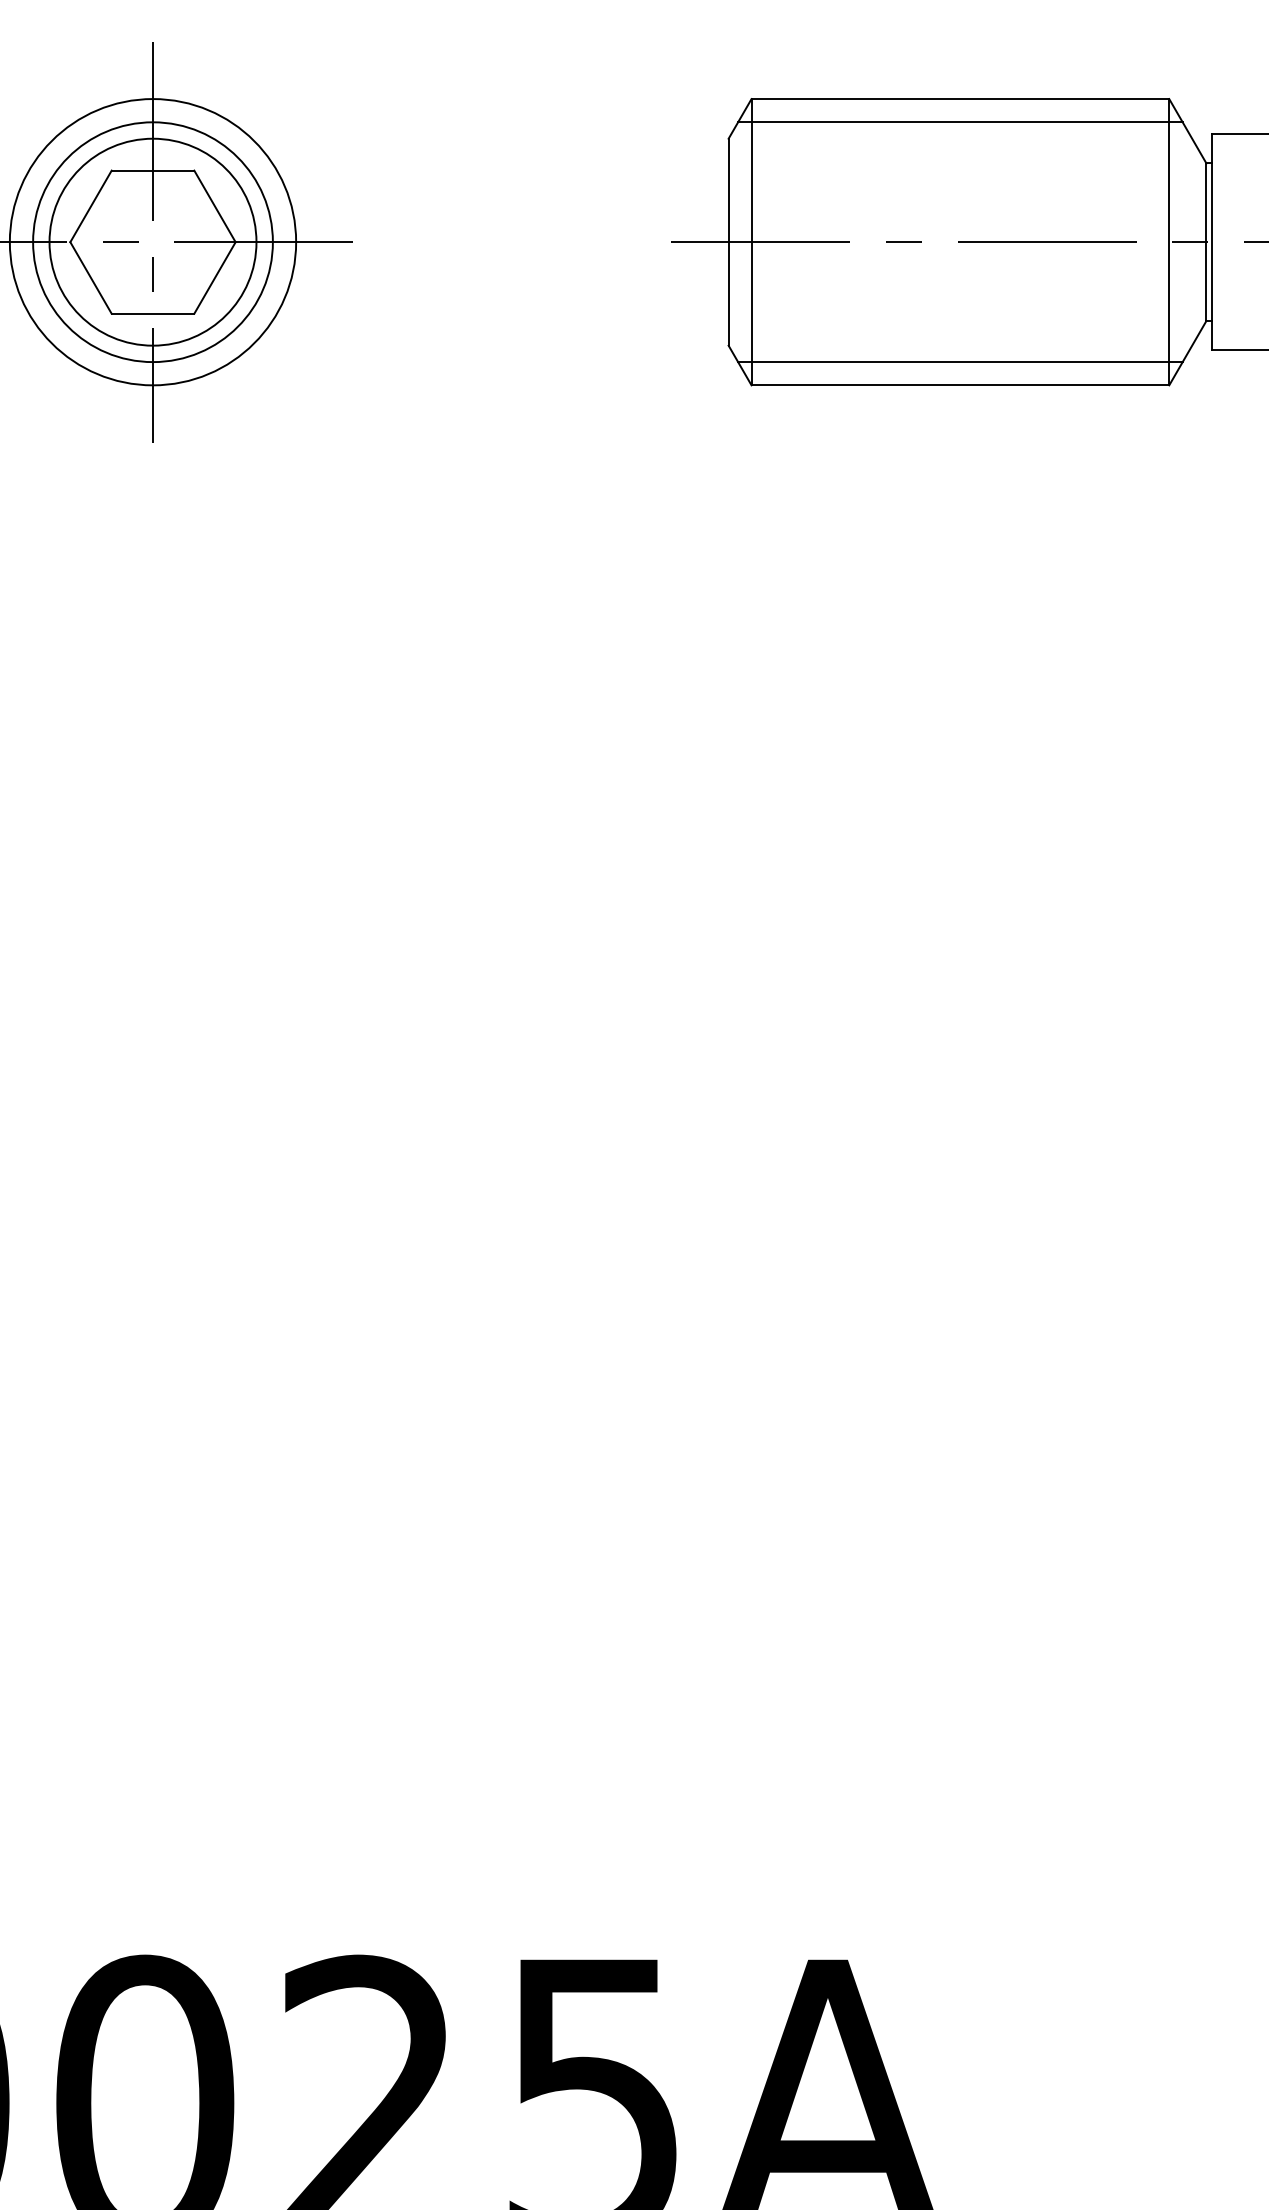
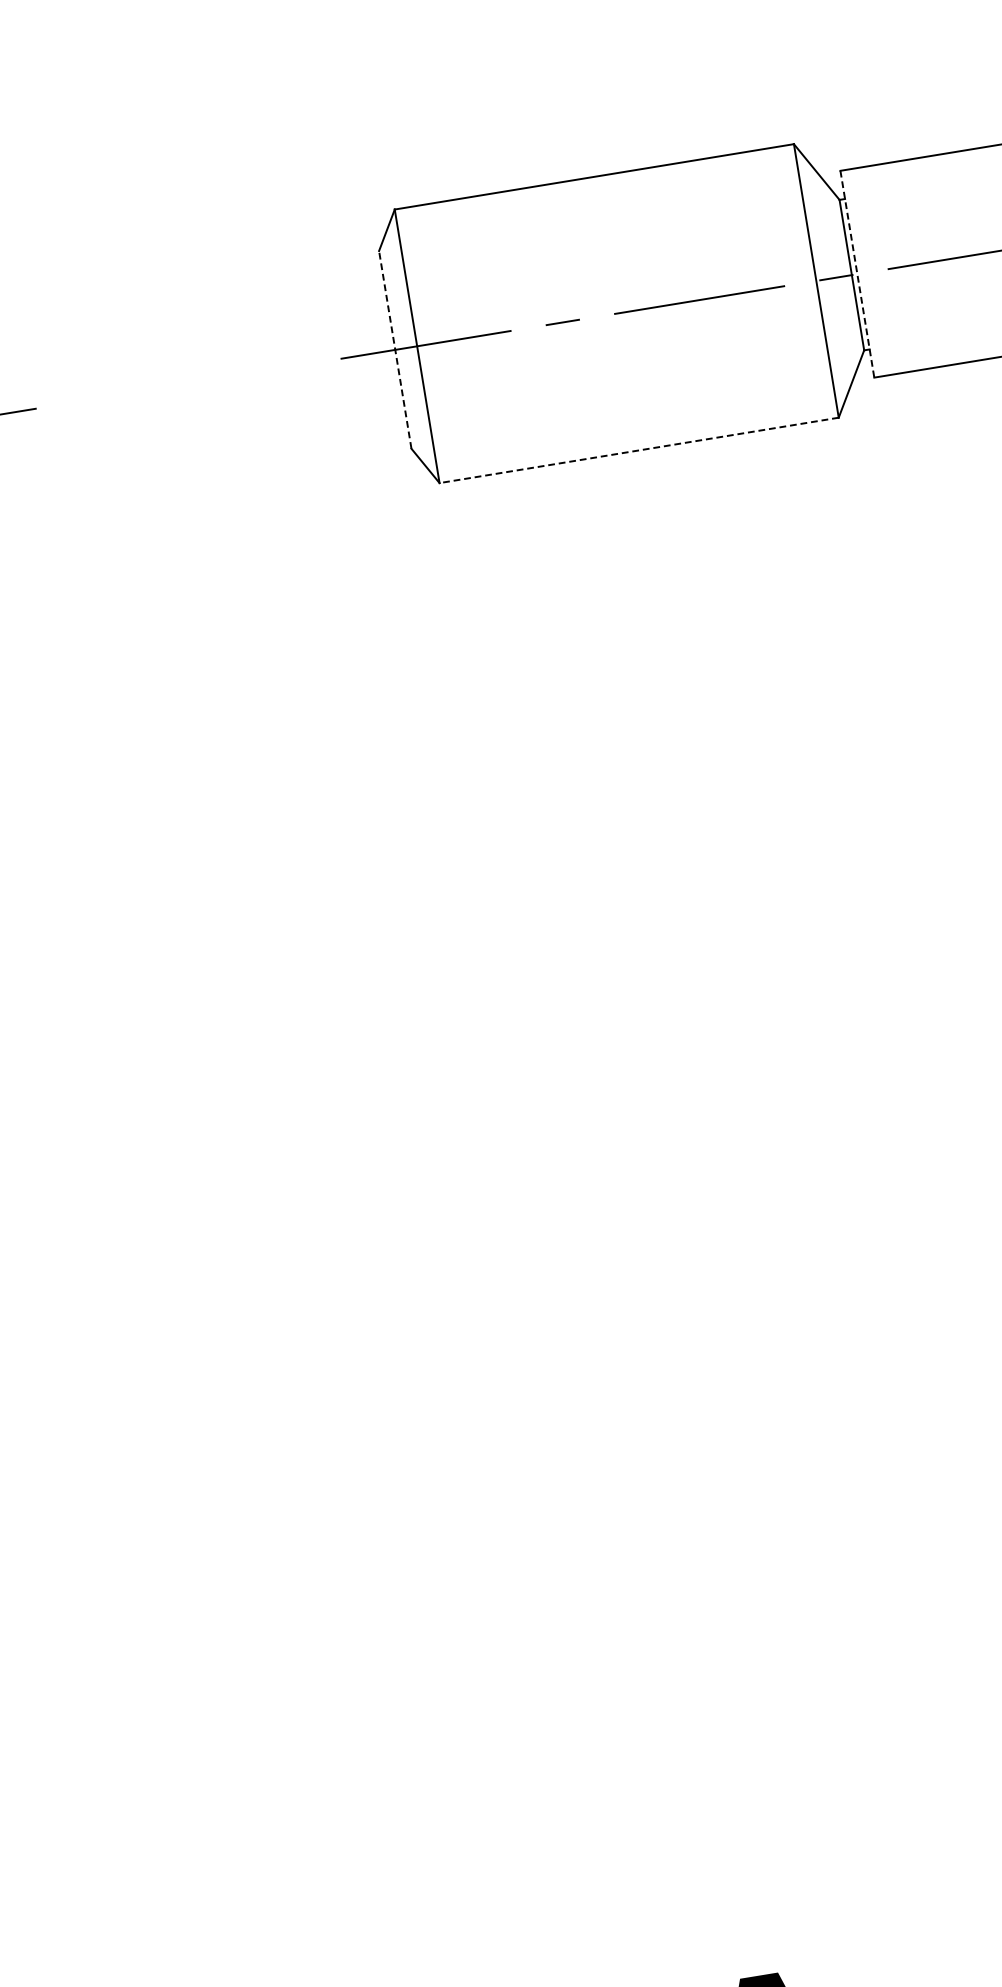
line: (960, 122) -> (598, 199), removed
line: (728, 241) -> (395, 349), solid -> dashed
line: (1212, 242) -> (857, 274), solid -> dashed
line: (960, 362) -> (635, 428), removed
line: (960, 385) -> (639, 450), solid -> dashed

